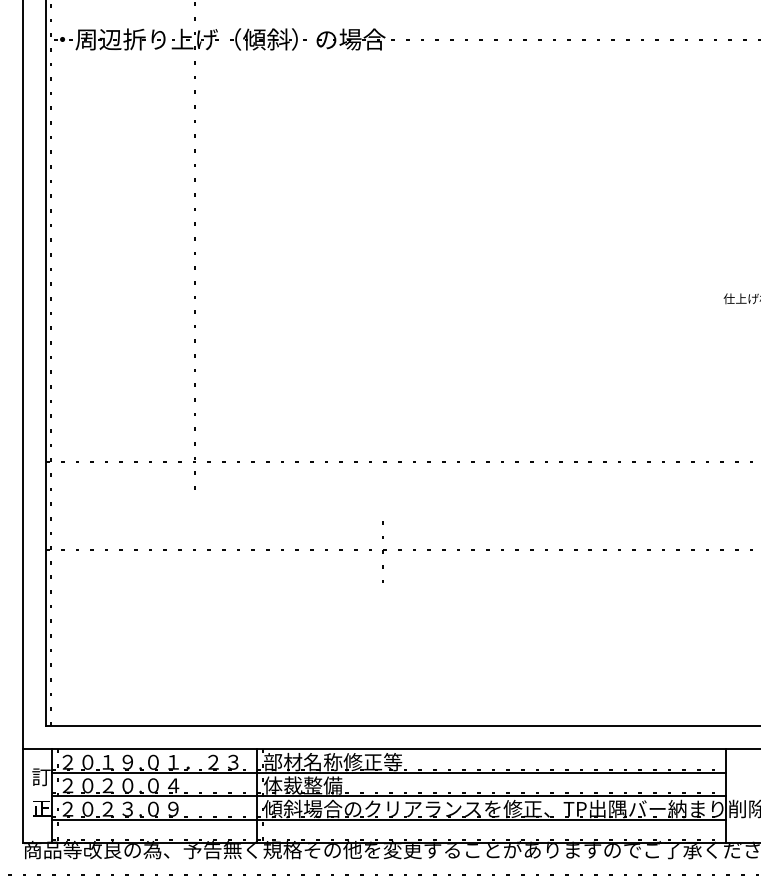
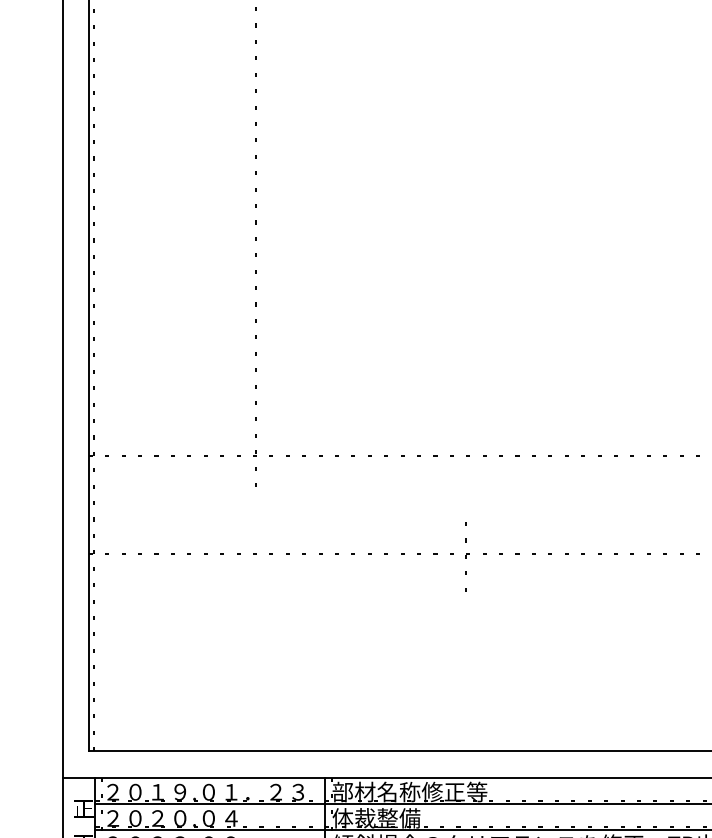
text: (41, 777) -> (83, 809), 訂 -> 正

